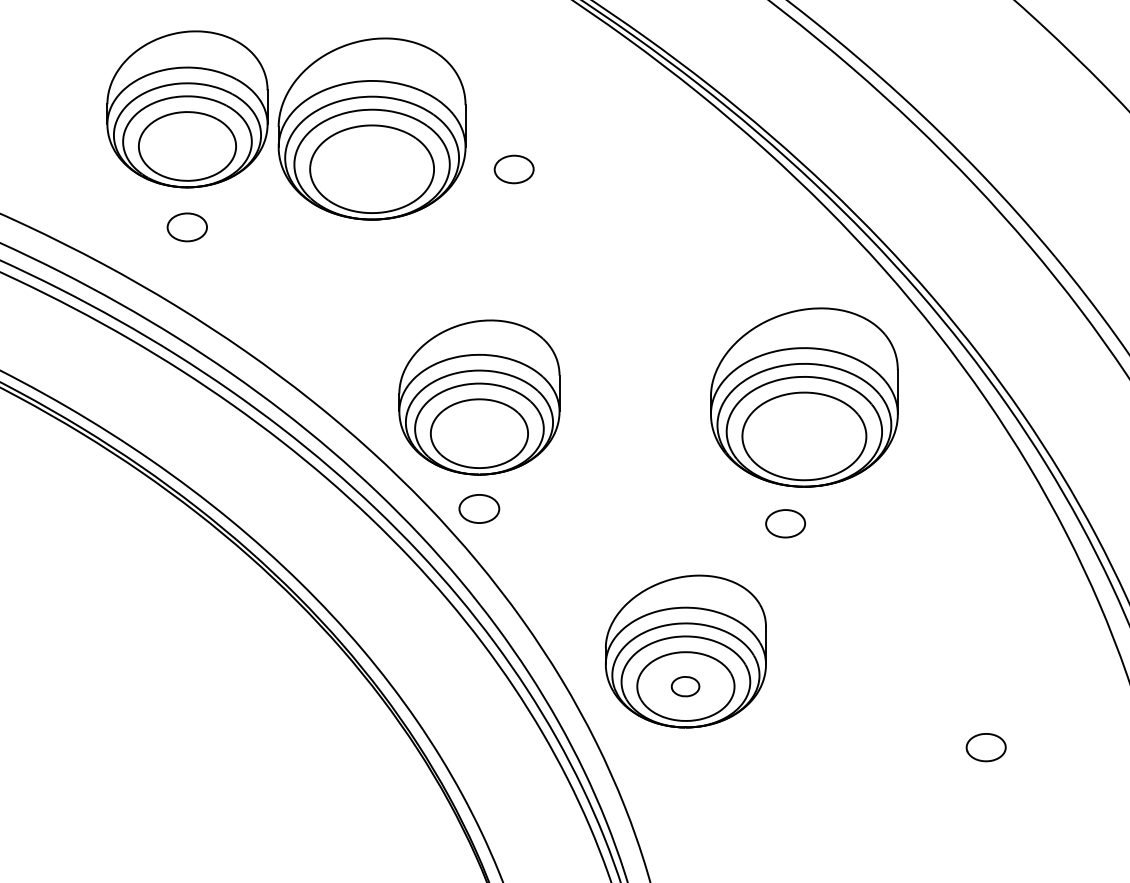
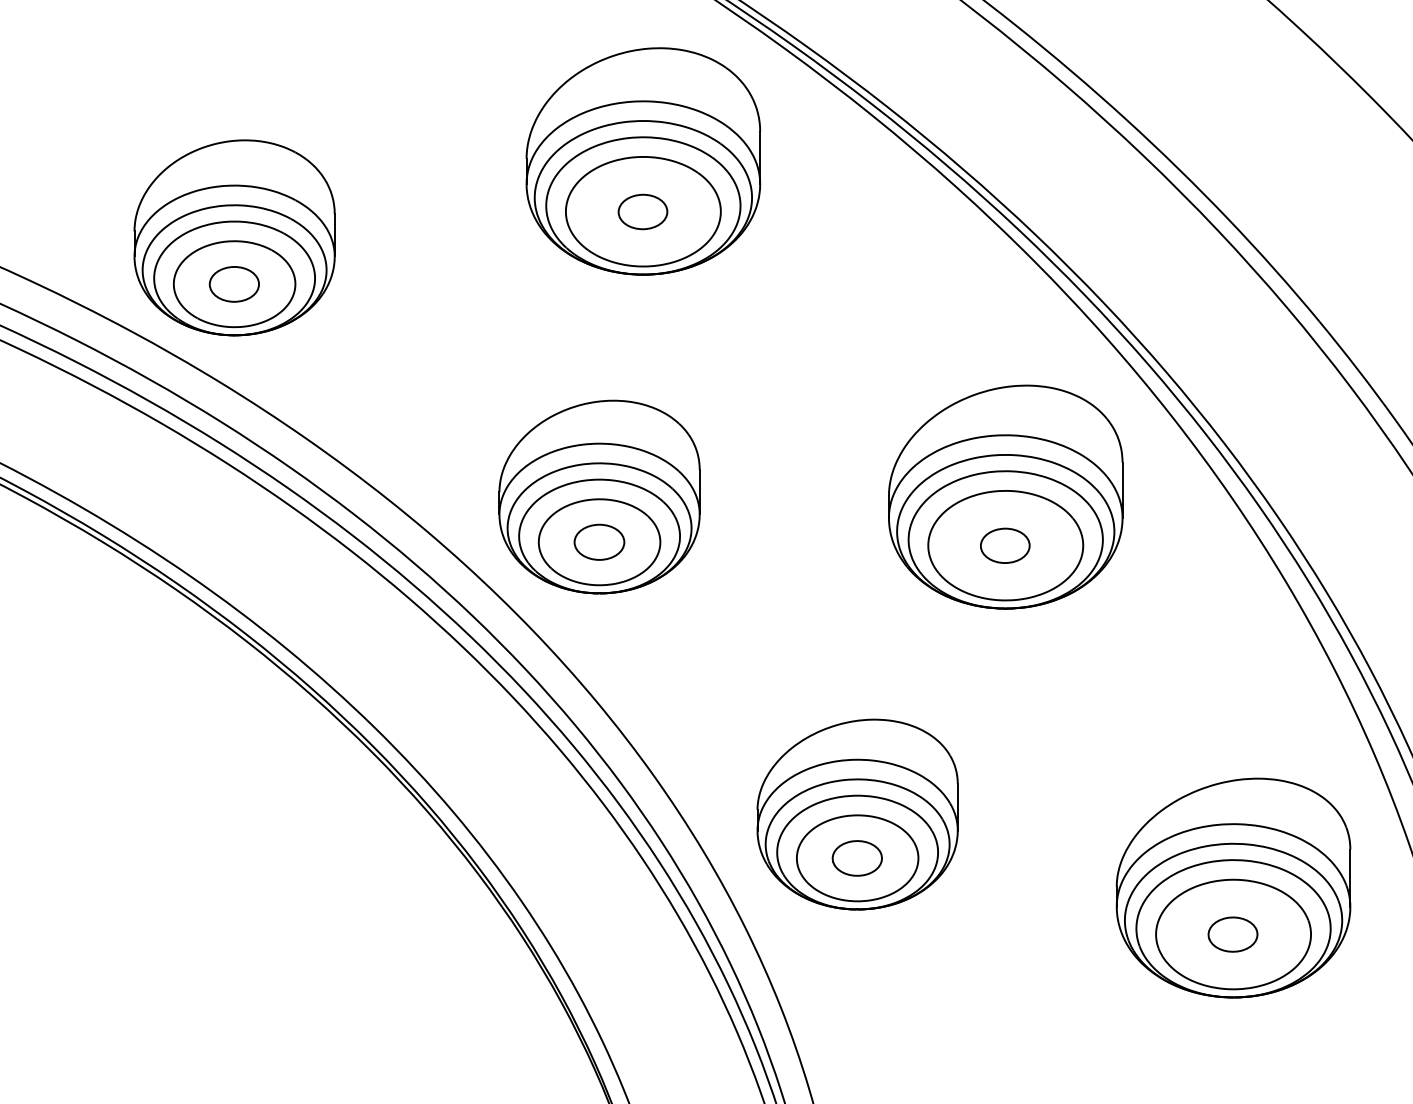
part: (187, 109) -> (234, 237), moved
part: (372, 129) -> (643, 161), moved
part: (479, 508) -> (599, 541), moved
part: (785, 523) -> (1005, 545), moved
part: (685, 686) -> (856, 858), size x1.43
part: (986, 709) -> (1233, 887), added

